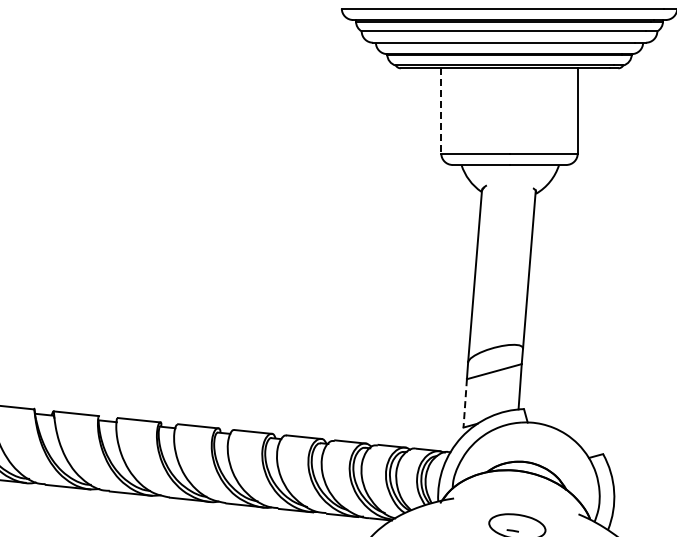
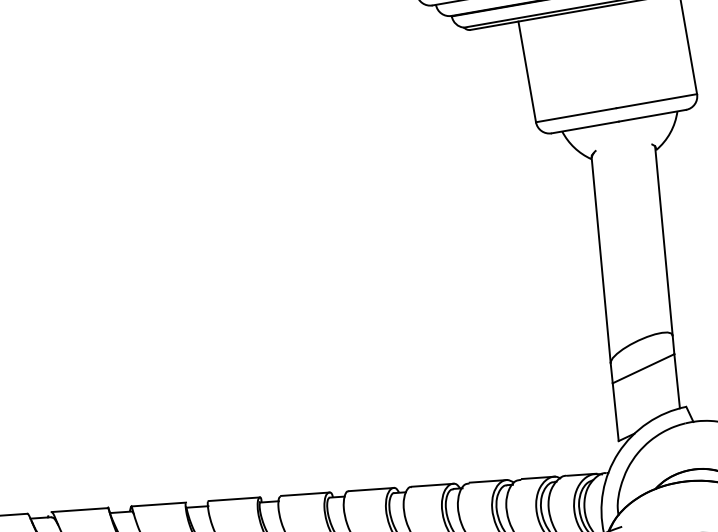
line: (441, 110) -> (527, 71), dashed -> solid
line: (465, 403) -> (616, 412), dashed -> solid

